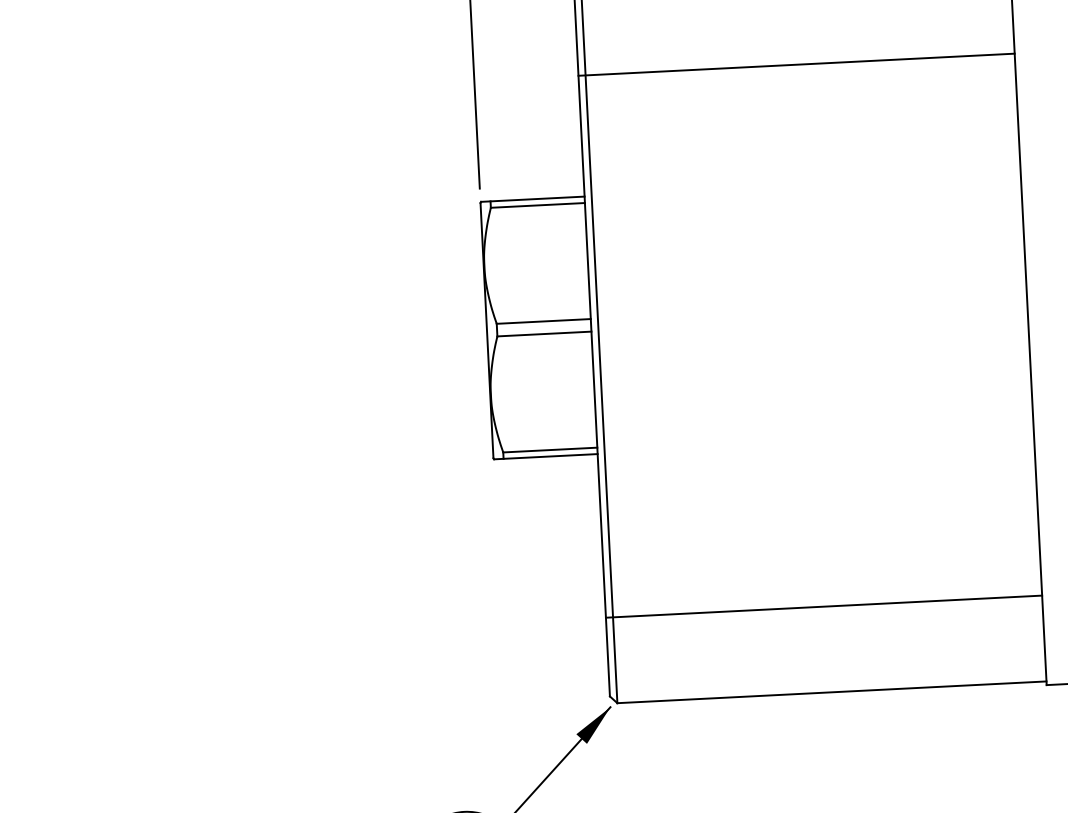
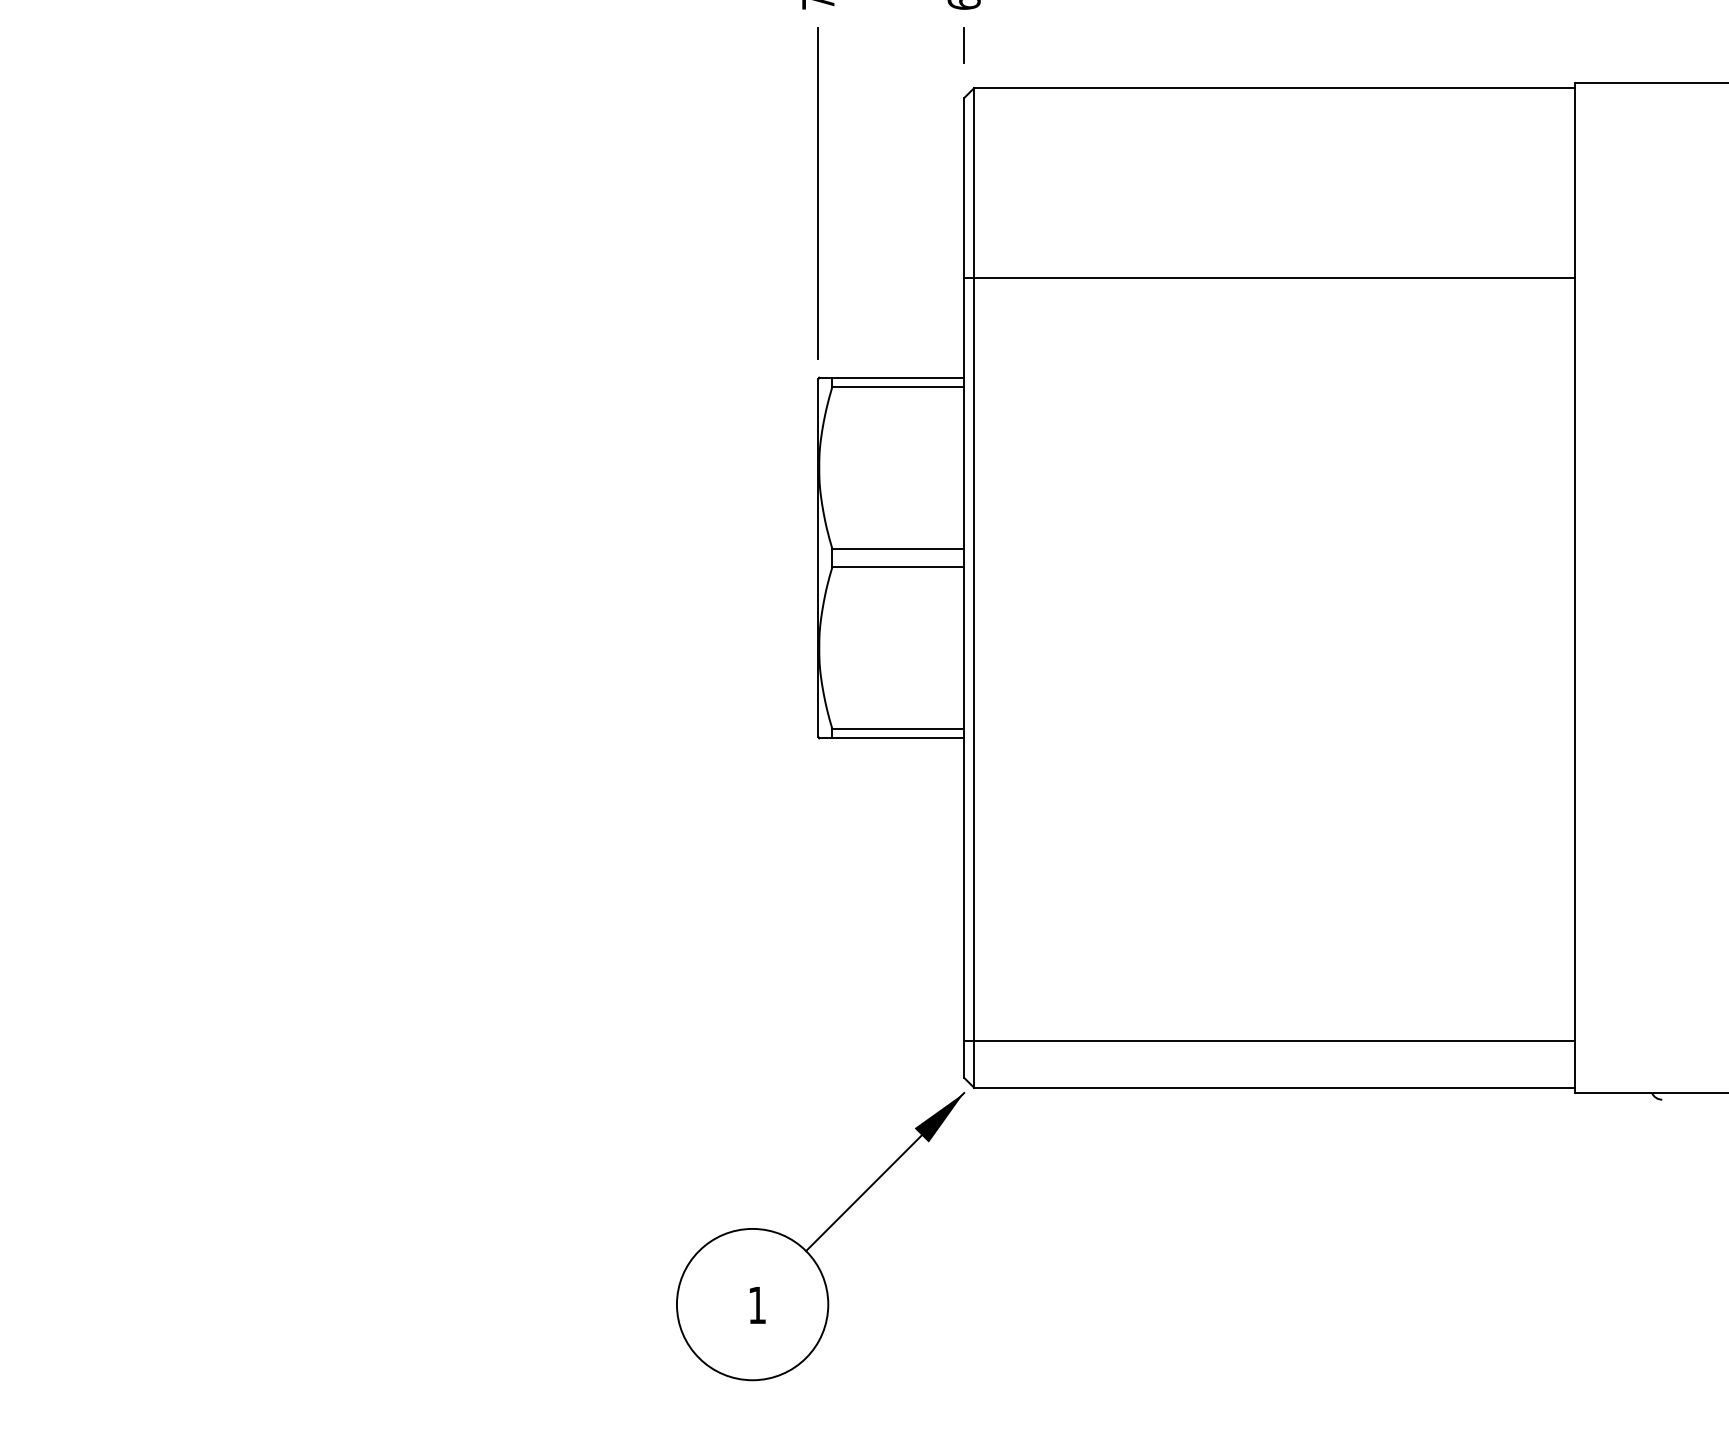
line: (796, 64) -> (1269, 278), moved
line: (823, 606) -> (1269, 1040), moved

